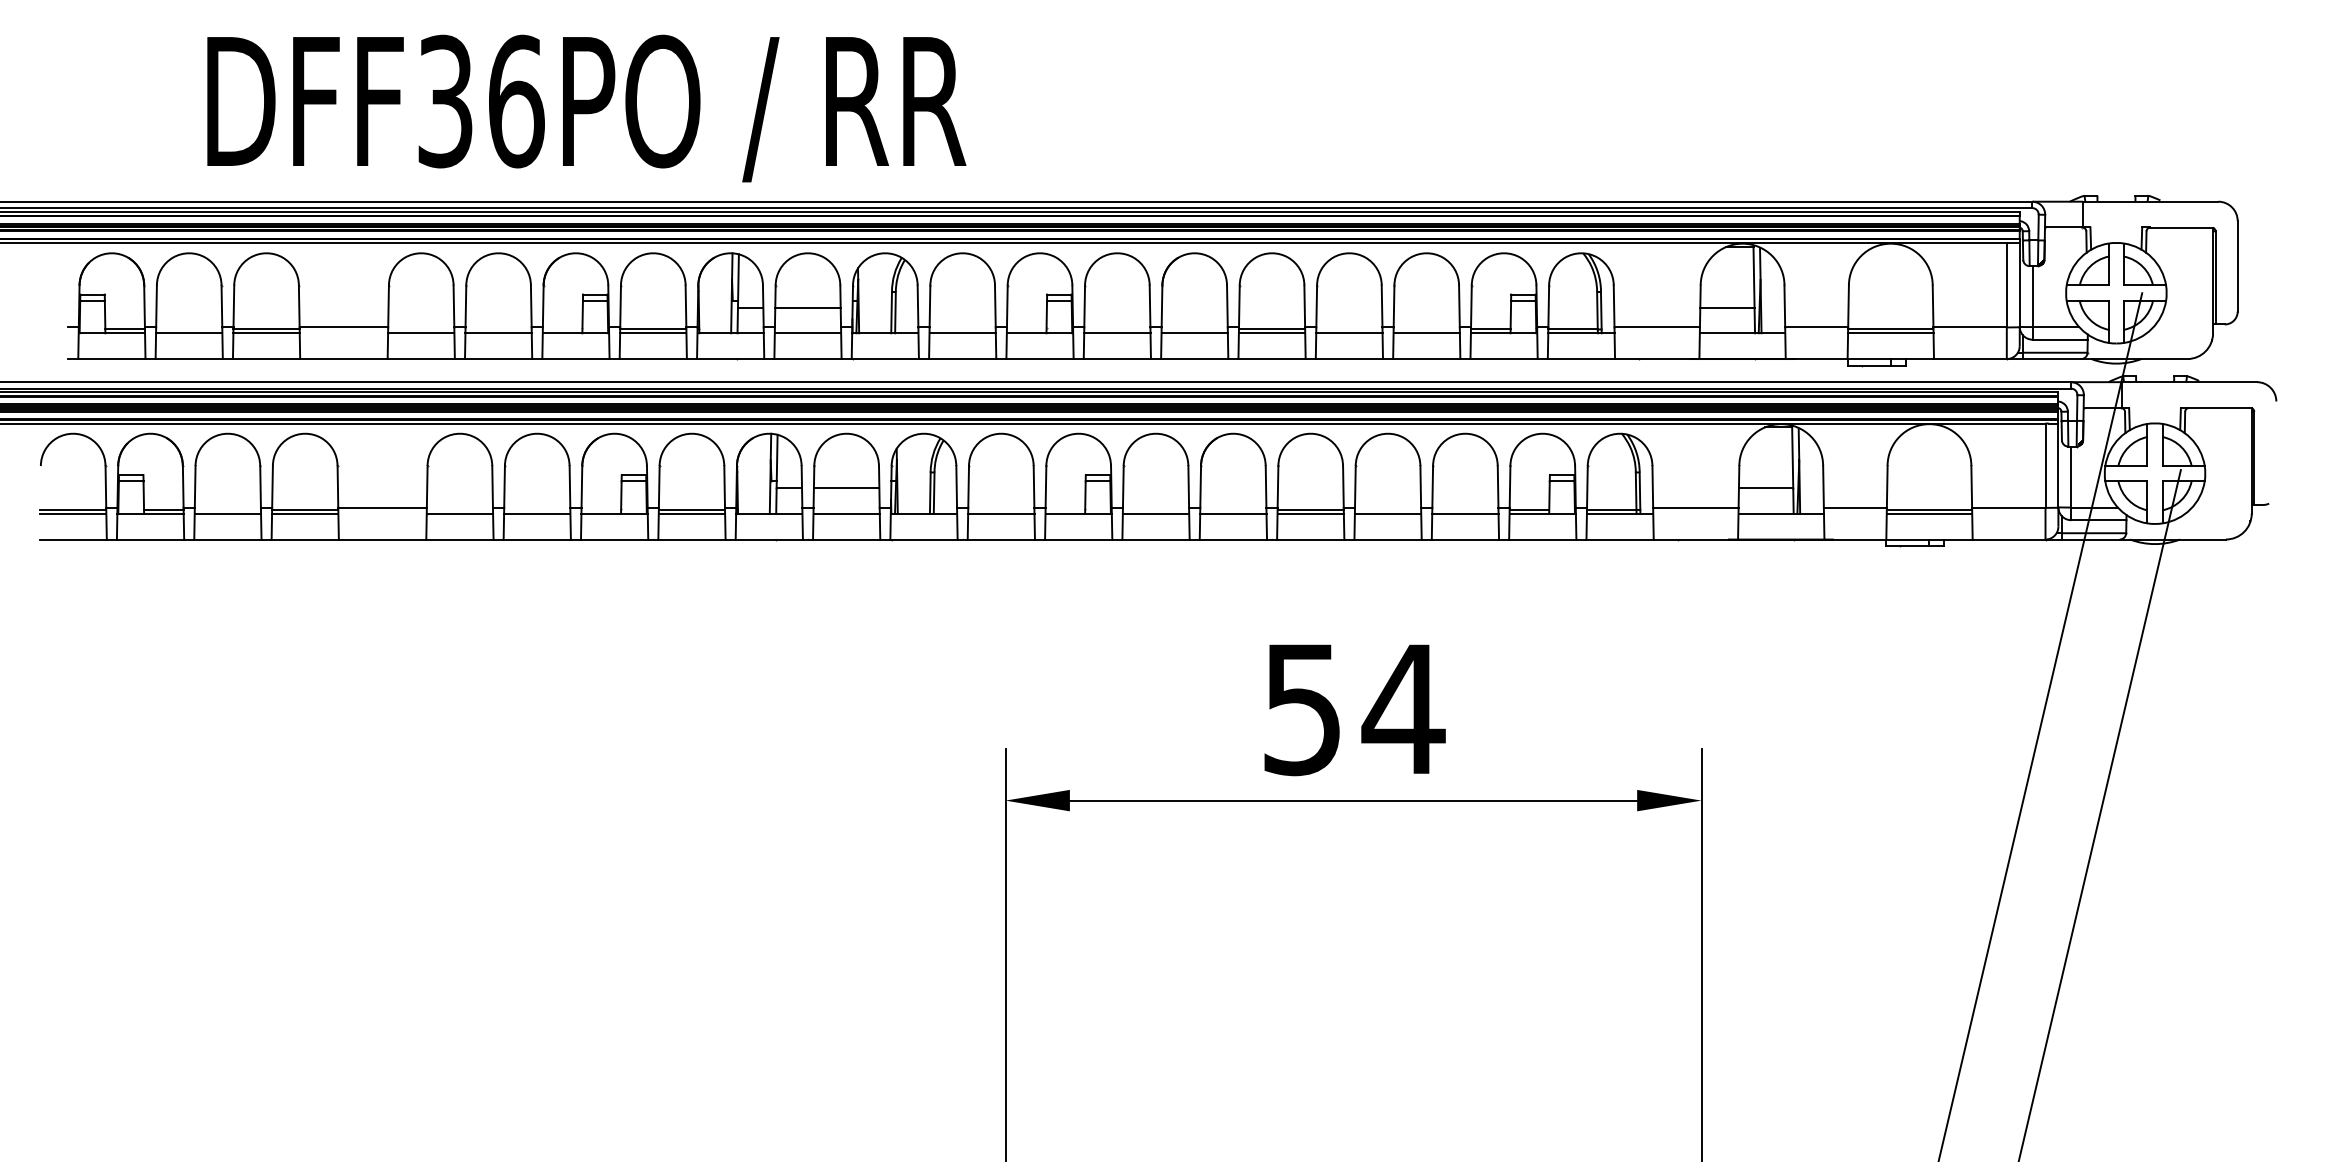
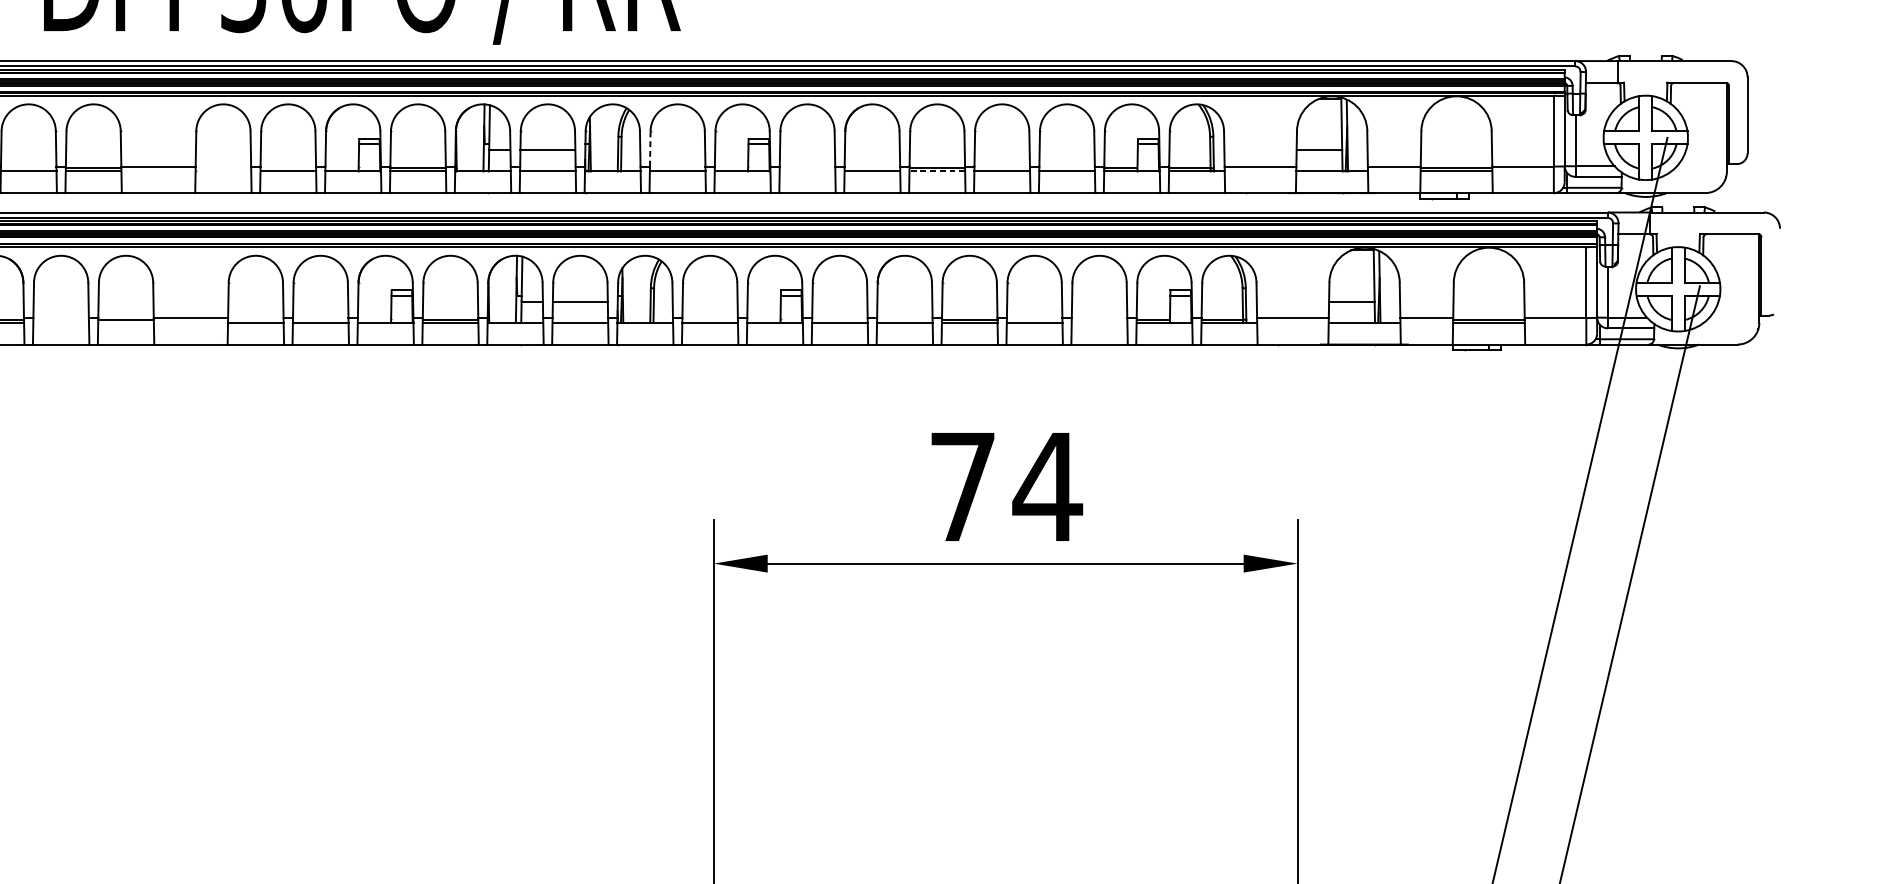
line: (929, 306) -> (649, 149), solid -> dashed
line: (421, 333) -> (223, 171), removed
line: (1117, 333) -> (807, 171), removed
line: (1271, 333) -> (936, 171), solid -> dashed
line: (227, 513) -> (60, 322), removed
line: (305, 513) -> (126, 322), removed
line: (1465, 513) -> (1099, 322), removed
text: (1301, 710) -> (962, 488), 54 -> 74

